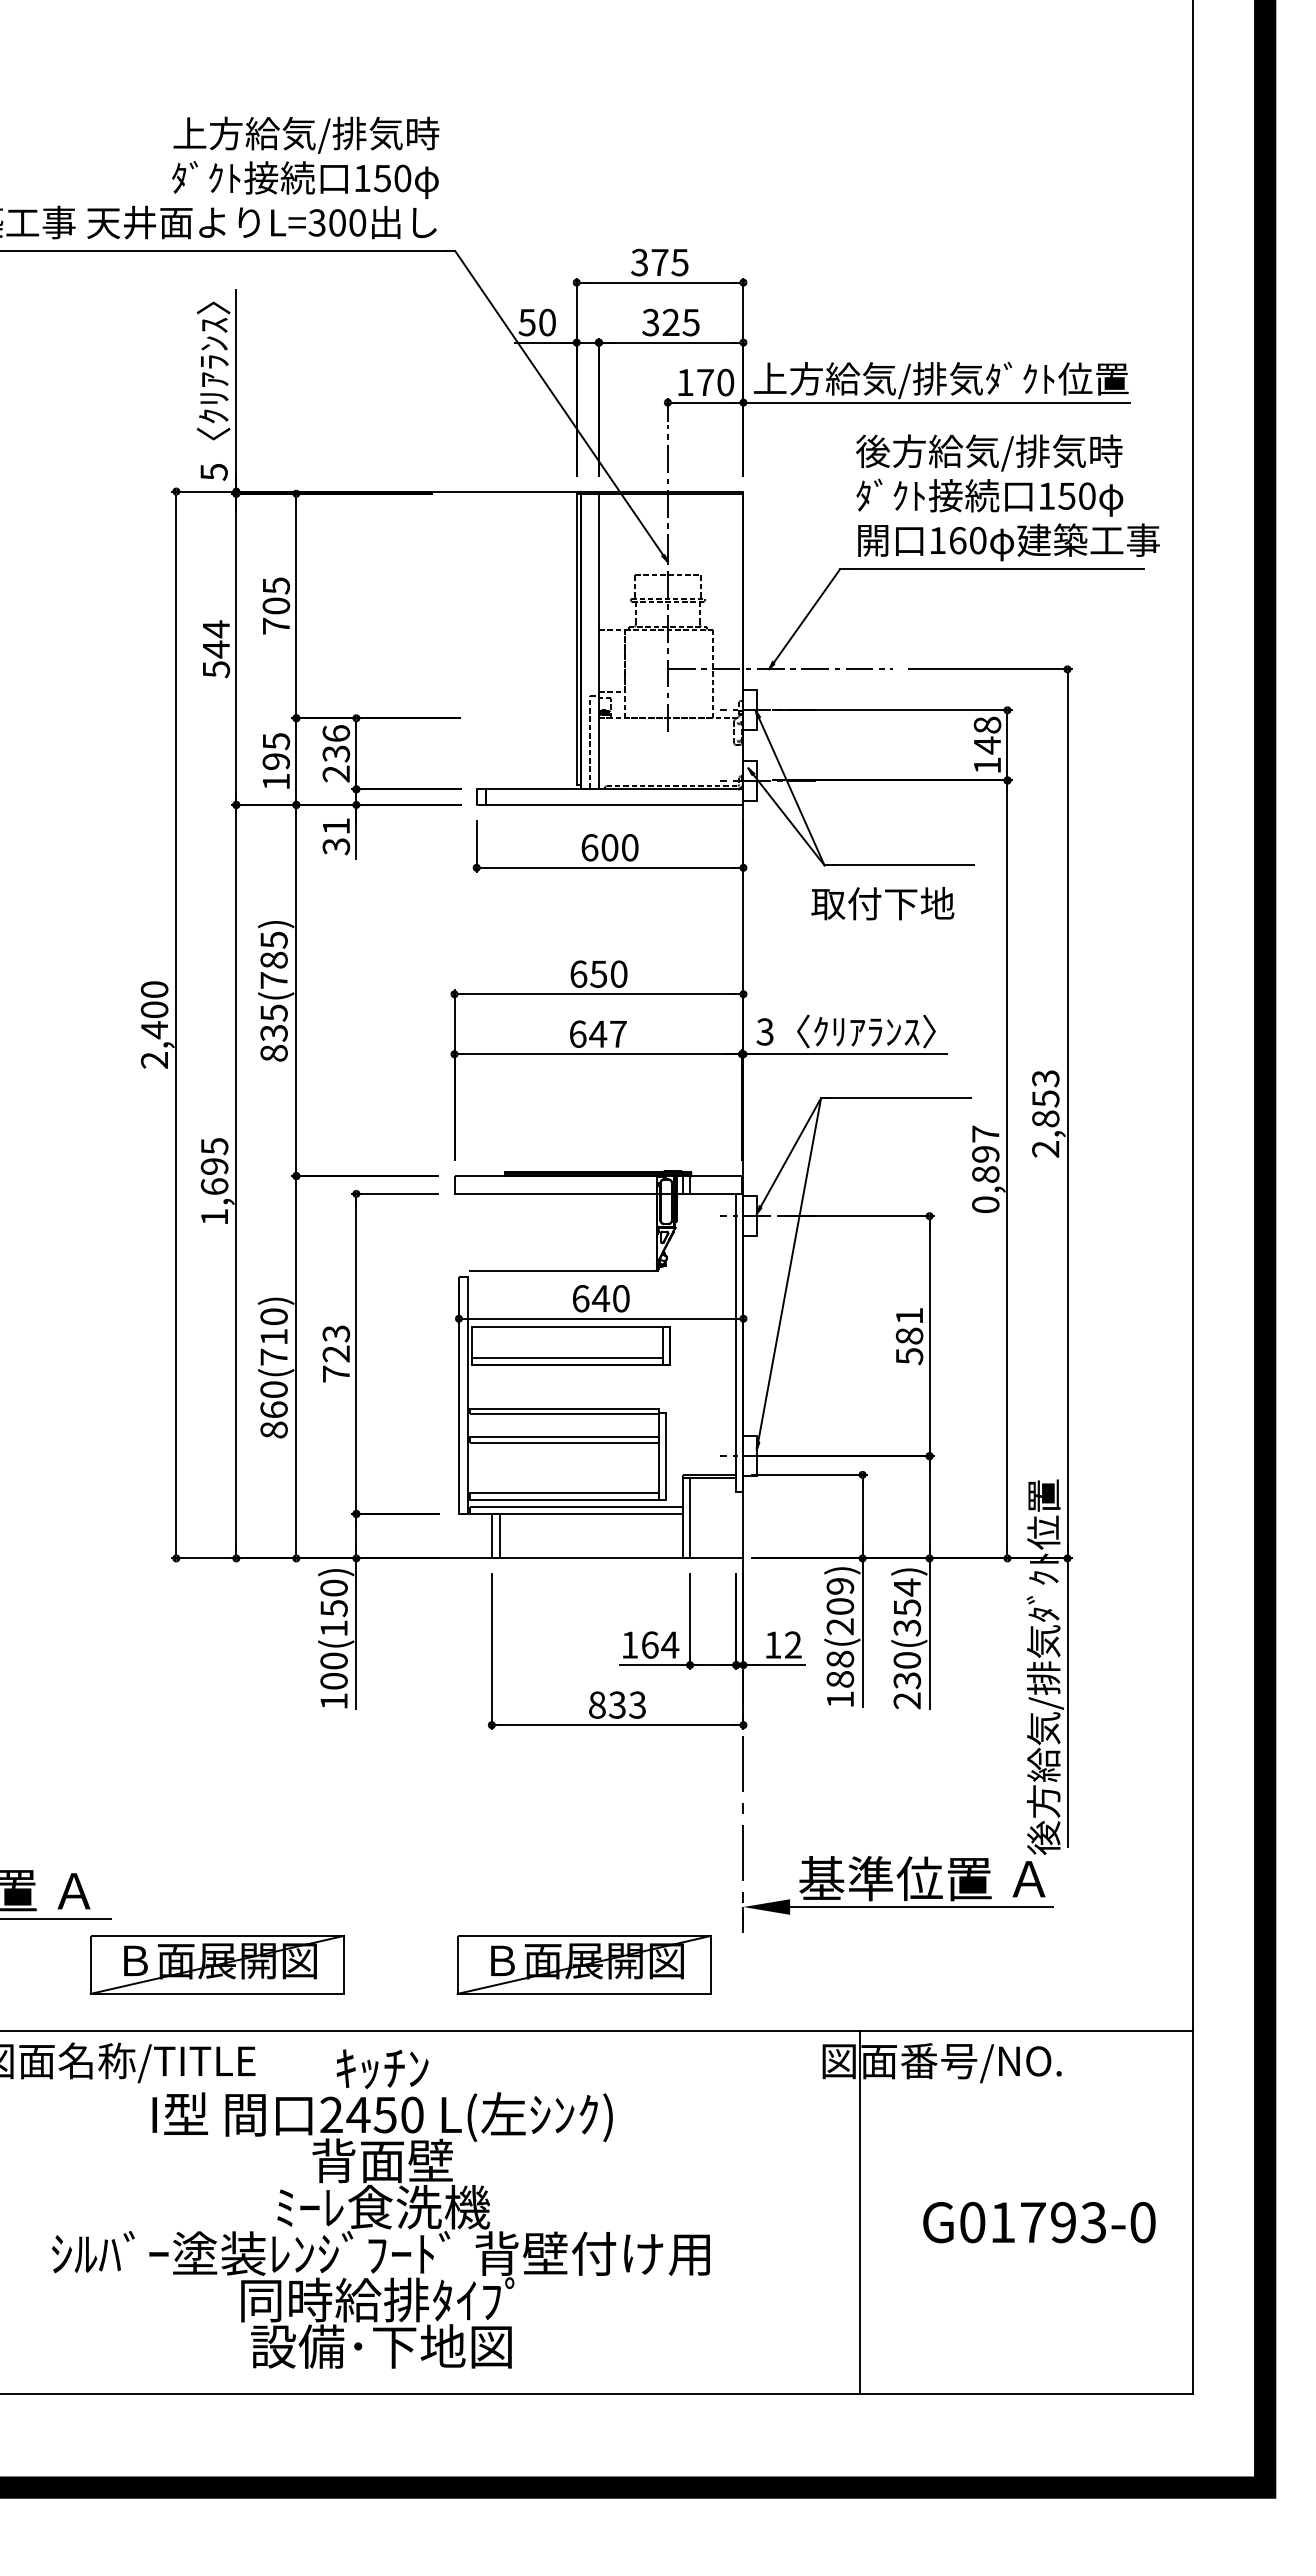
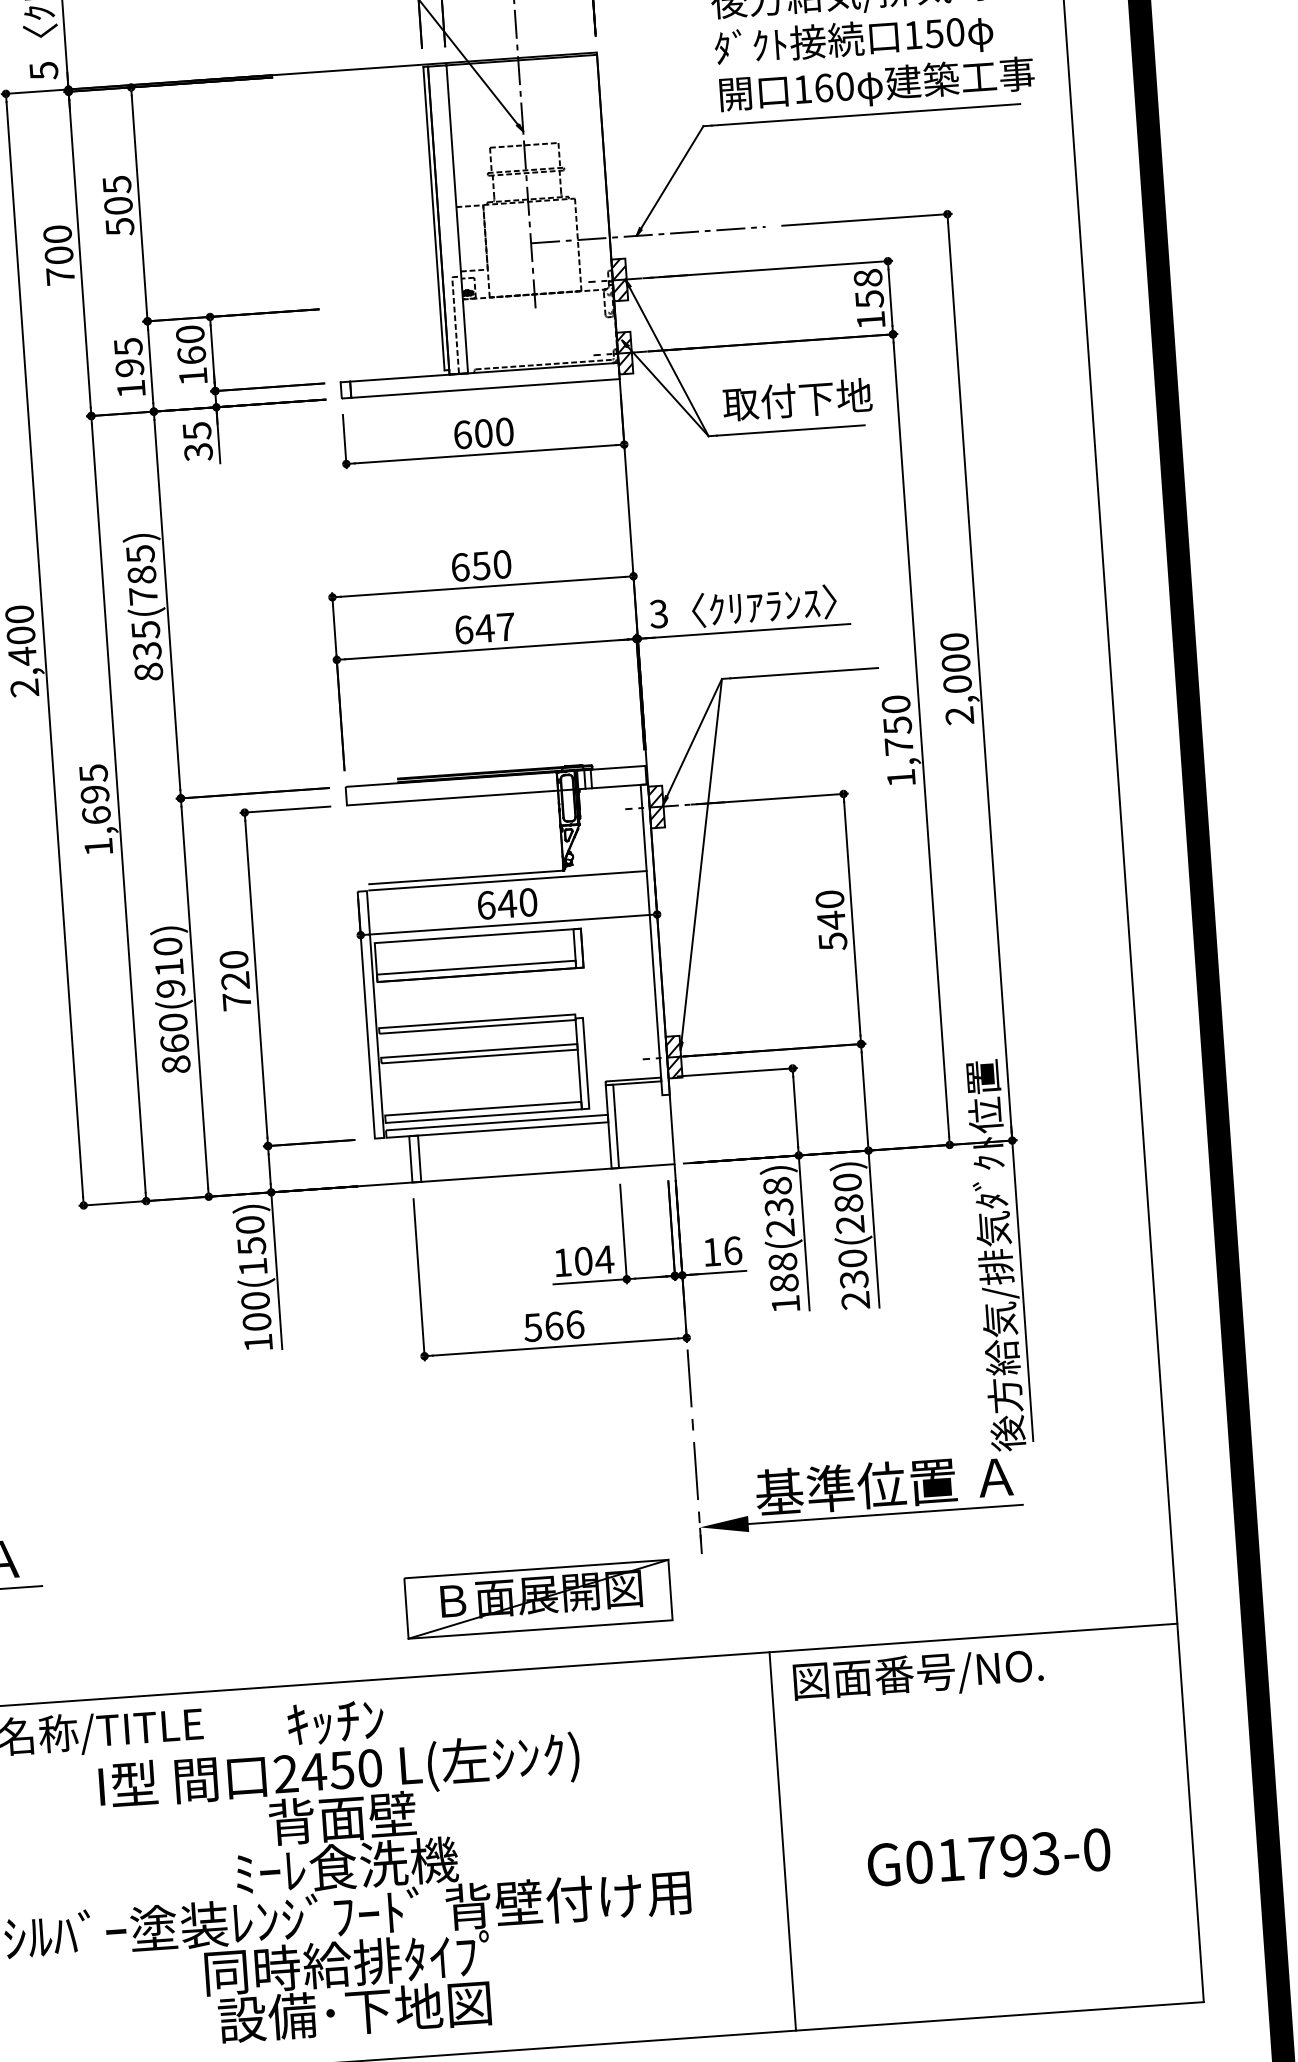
text: (276, 626) -> (120, 227), 705 -> 505
text: (216, 649) -> (59, 255), 544 -> 700
hatch: (749, 710) -> (619, 280), added
text: (987, 745) -> (869, 299), 148 -> 158
text: (336, 753) -> (191, 355), 236 -> 160
hatch: (749, 780) -> (624, 353), added
text: (336, 826) -> (197, 431), 31 -> 35
text: (882, 903) -> (797, 399), moved
text: (1045, 1098) -> (955, 662), 2,853 -> 2,000
text: (985, 1168) -> (898, 740), 0,897 -> 1,750
hatch: (749, 1216) -> (656, 807), added
line: (603, 1276) -> (508, 880), added
text: (909, 1326) -> (830, 910), 581 -> 540
text: (336, 1333) -> (234, 959), 723 -> 720
text: (273, 1356) -> (170, 988), 860(710) -> 860(910)
hatch: (749, 1456) -> (673, 1057), added
text: (840, 1596) -> (778, 1196), 188(209) -> 188(238)
text: (907, 1607) -> (849, 1203), 230(354) -> 230(280)
text: (650, 1644) -> (584, 1260), 164 -> 104
text: (793, 1644) -> (733, 1250), 12 -> 16
text: (617, 1704) -> (554, 1325), 833 -> 566
part: (216, 1964) -> (155, 1625), removed
line: (859, 2212) -> (782, 1841), moved
text: (1039, 2222) -> (989, 1857), moved

